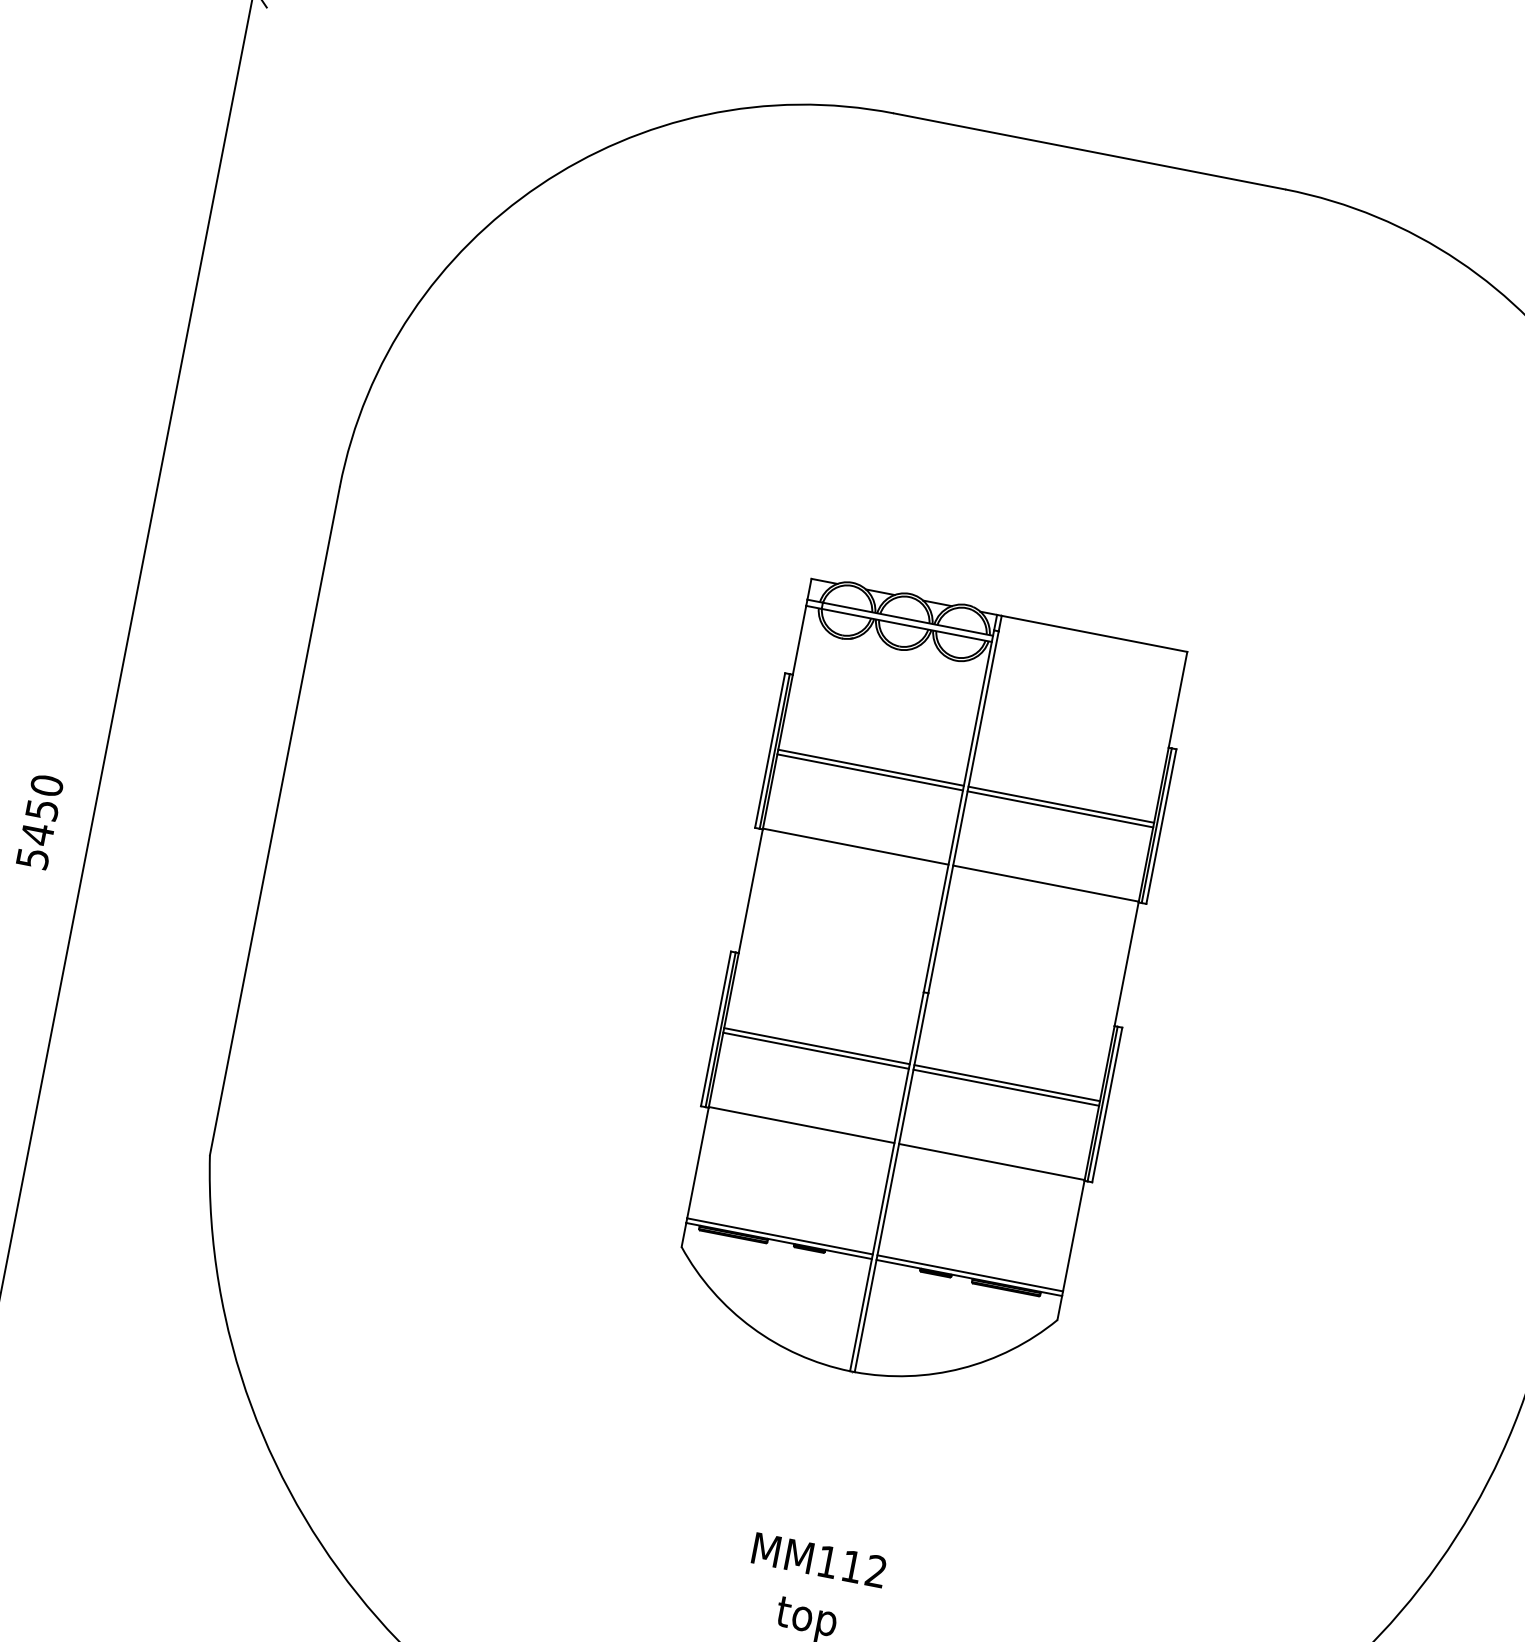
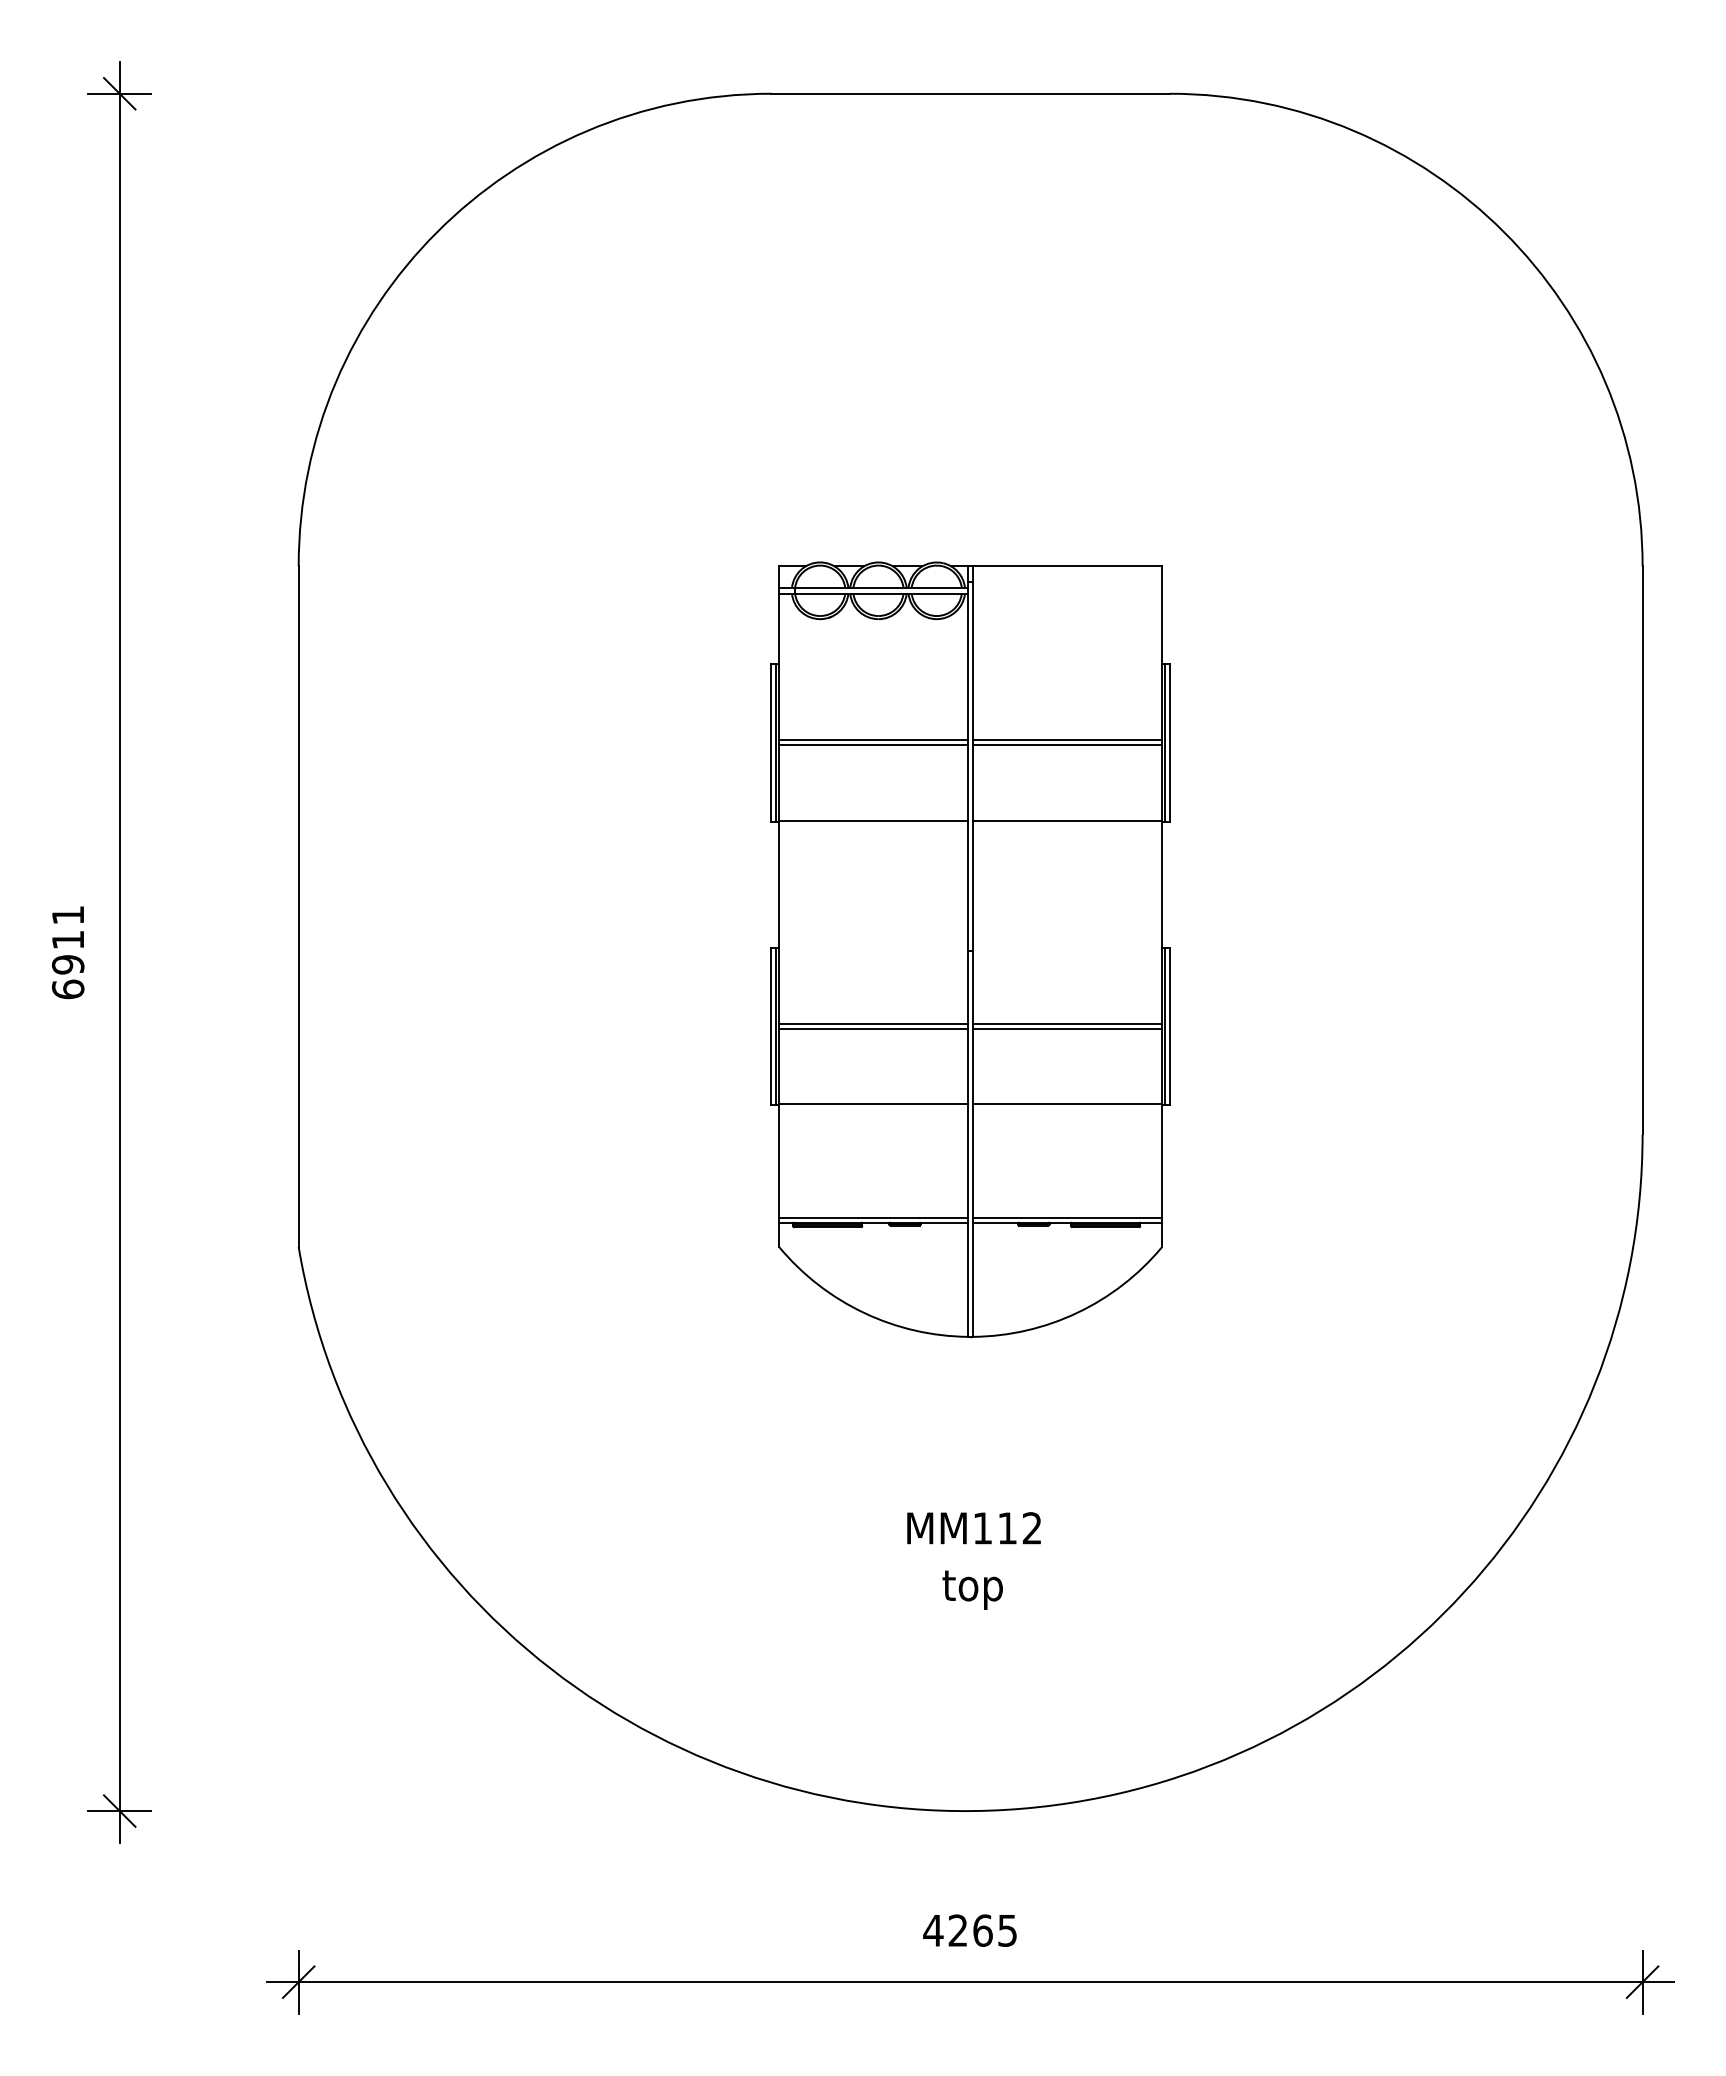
text: (39, 822) -> (67, 952), 5450 -> 6911

